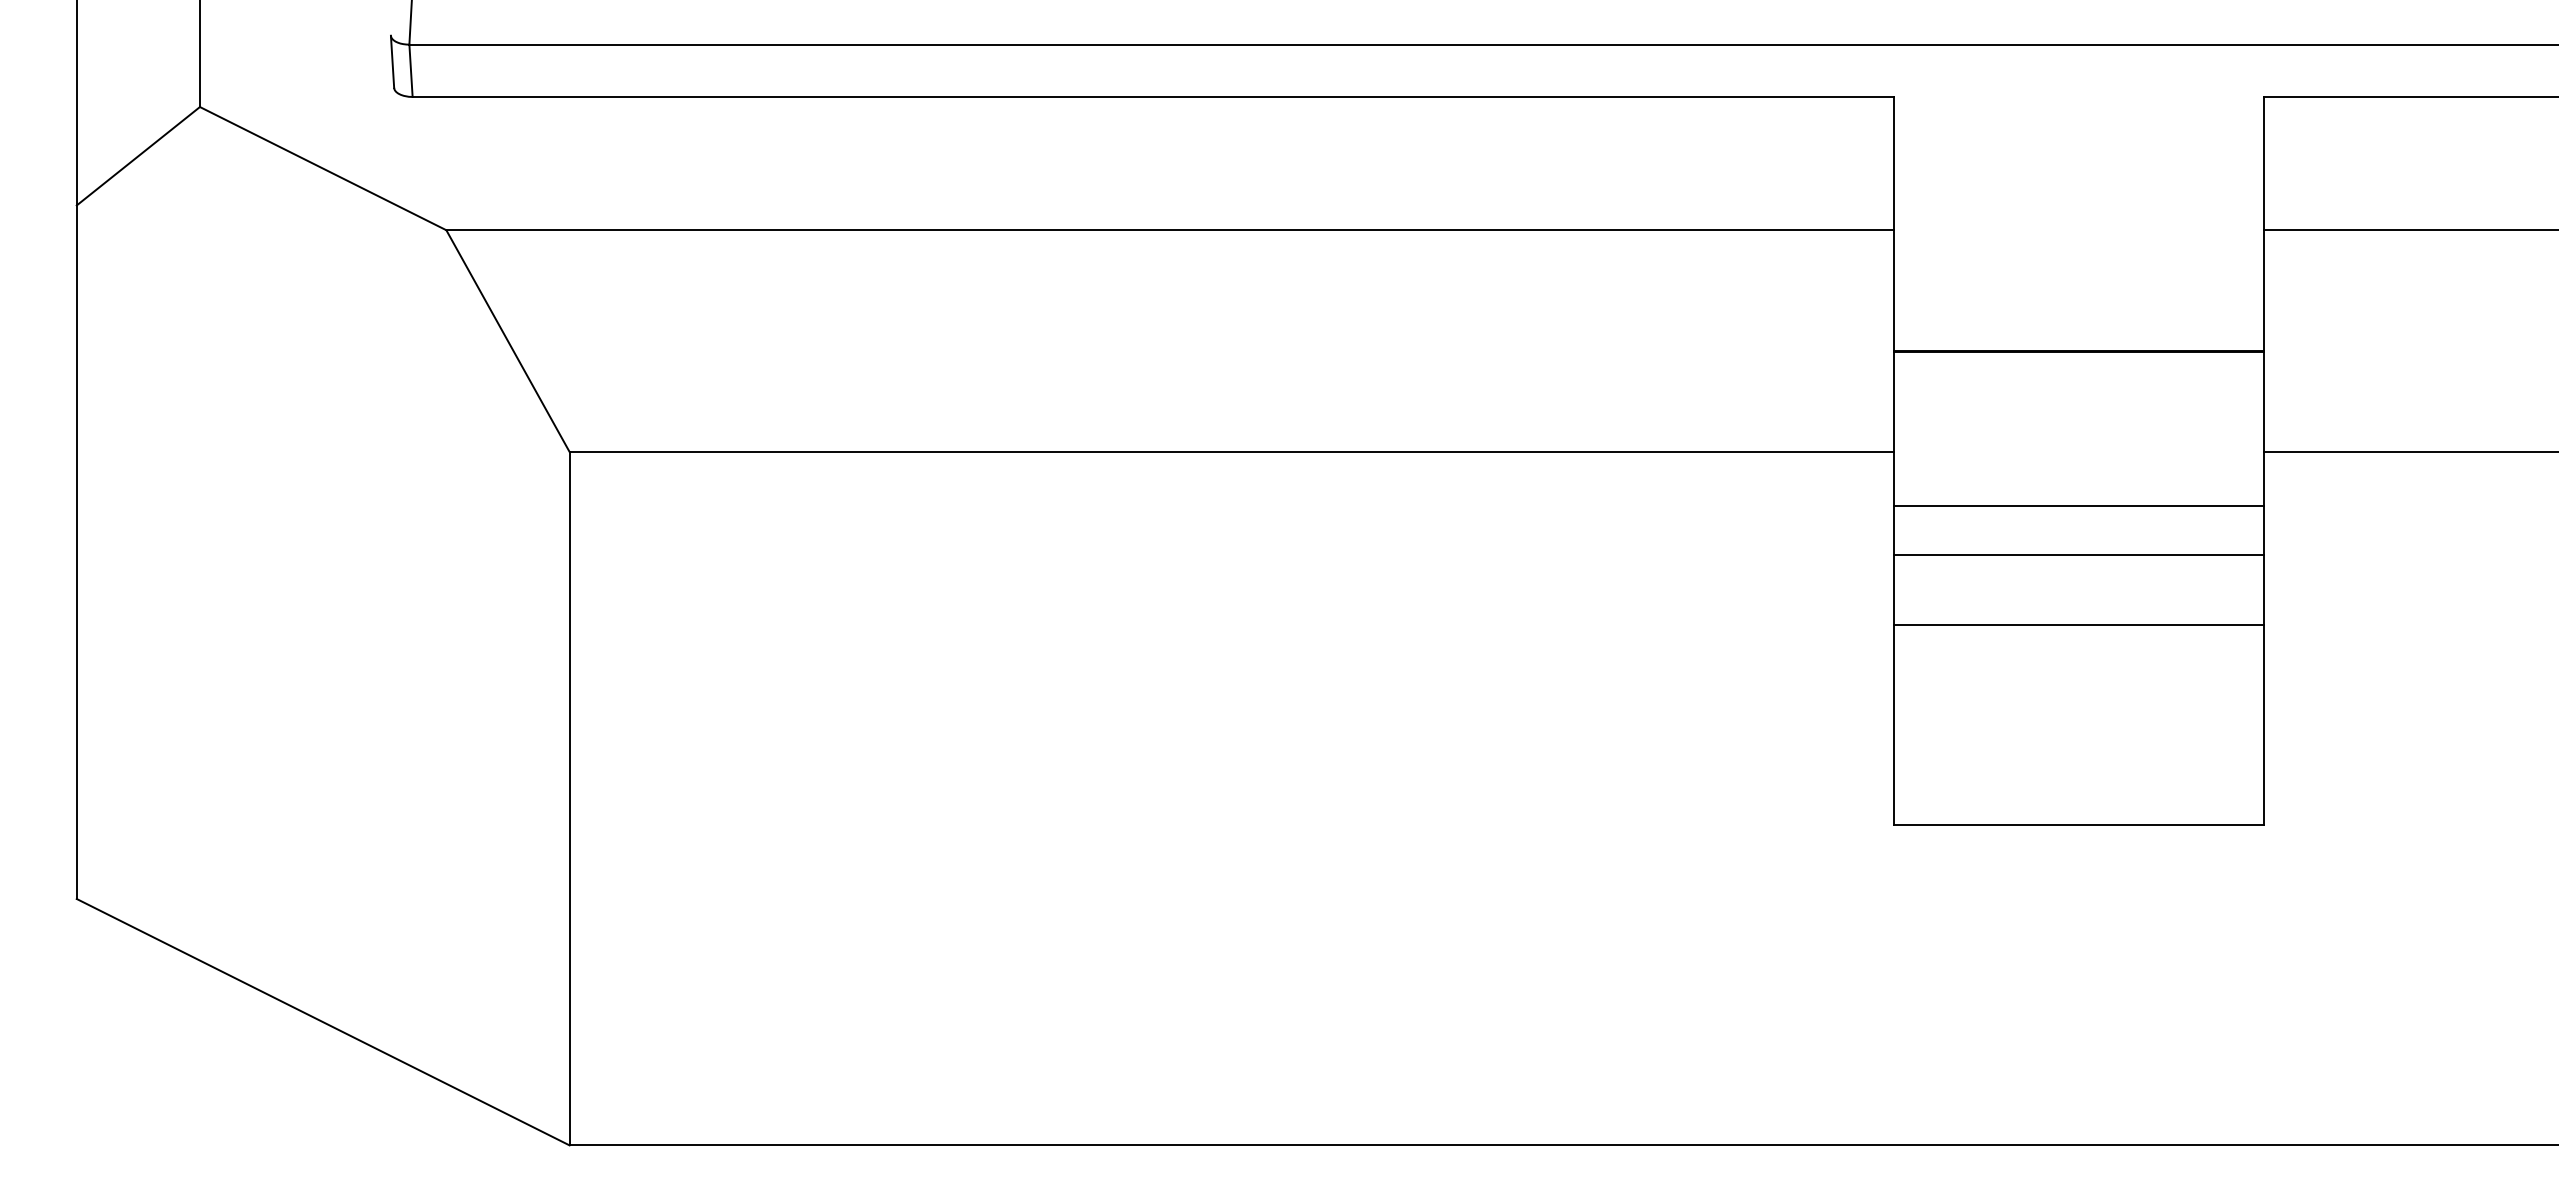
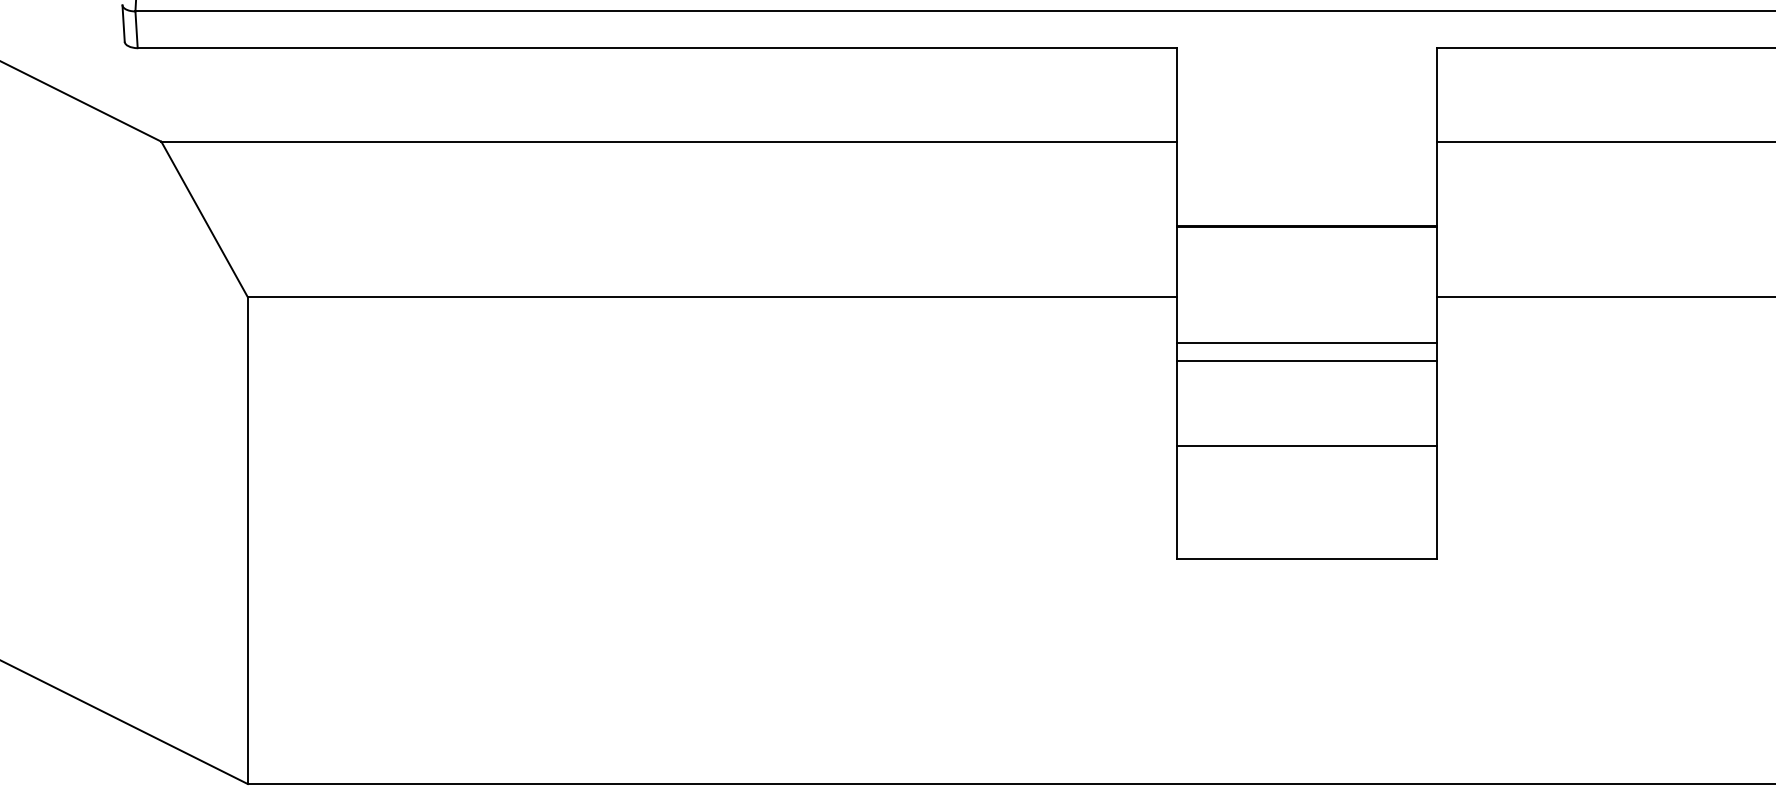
line: (2078, 505) -> (1306, 360), moved
line: (2078, 554) -> (1306, 342), moved
line: (2078, 625) -> (1306, 445), moved

